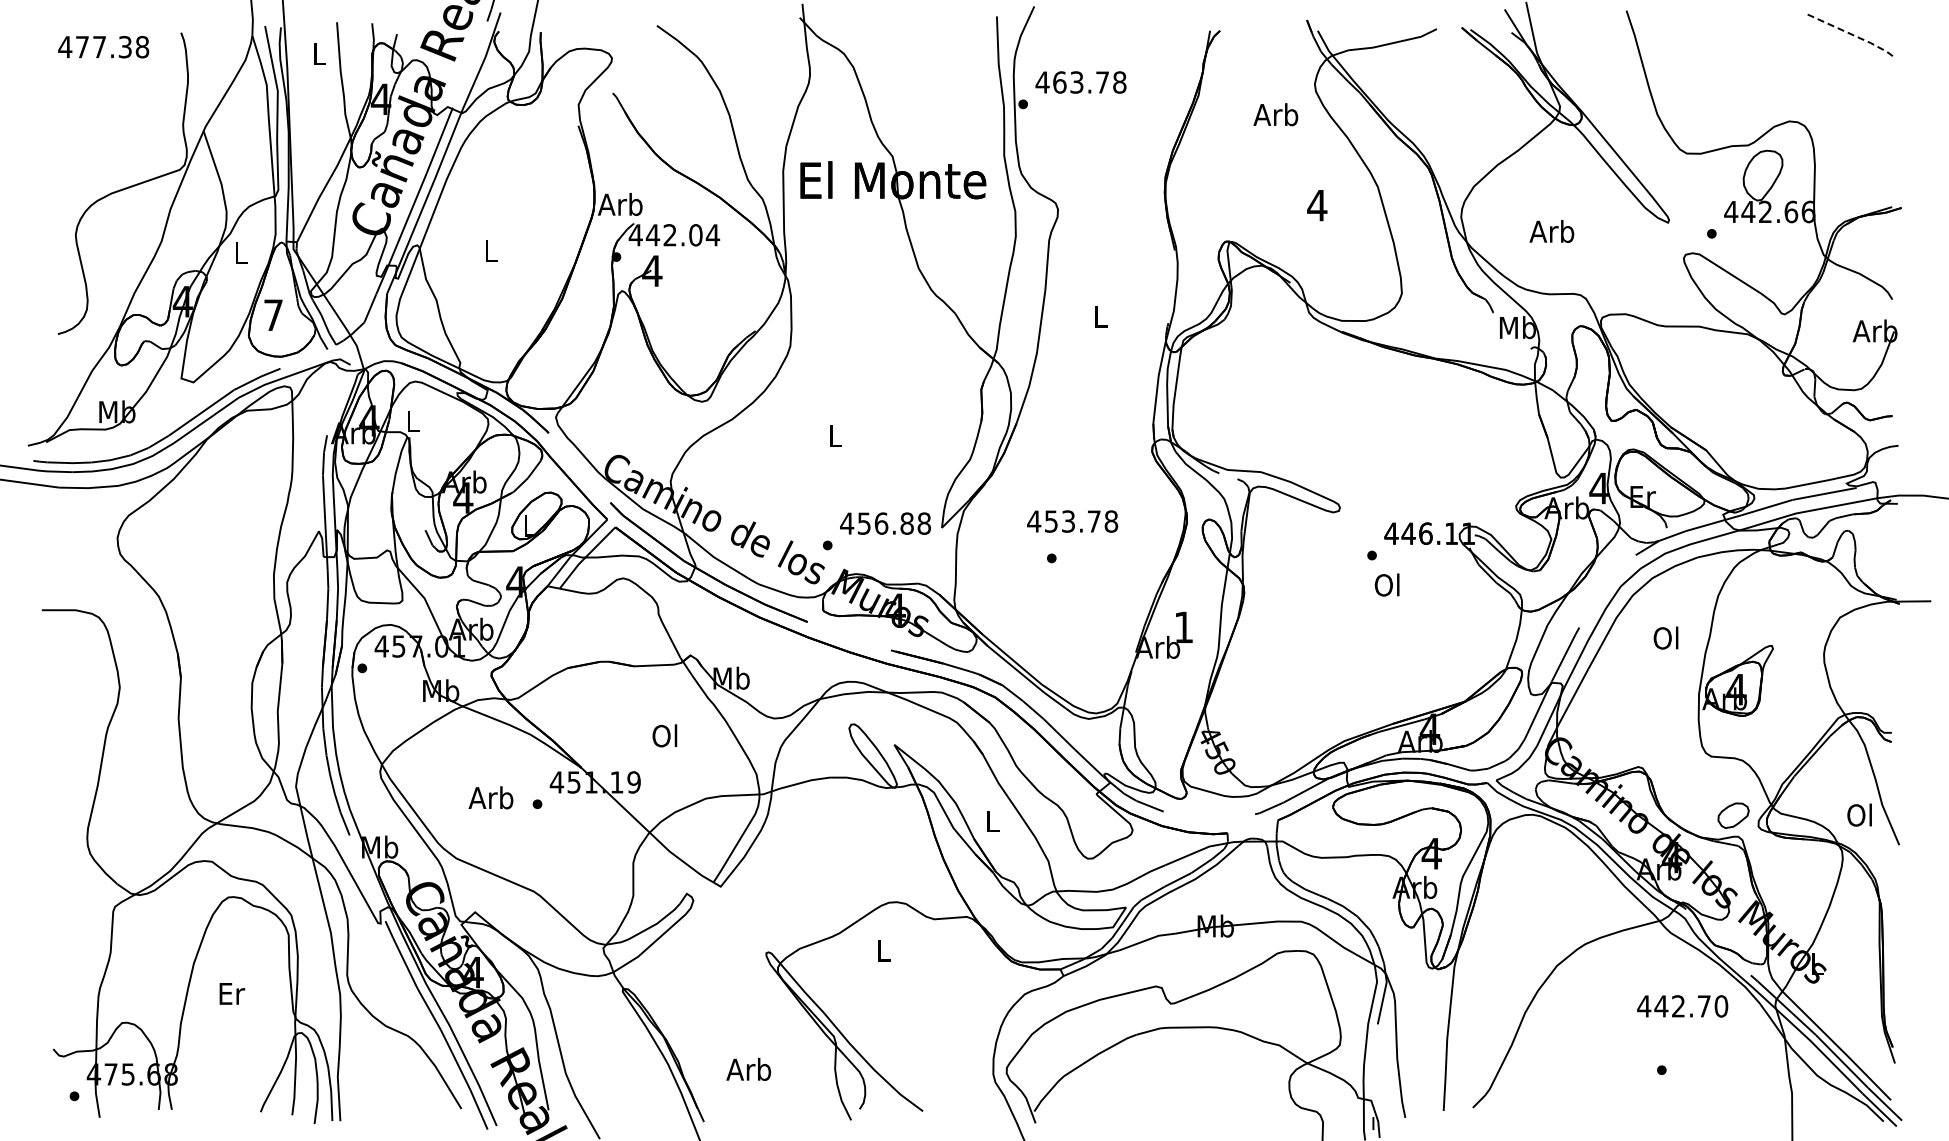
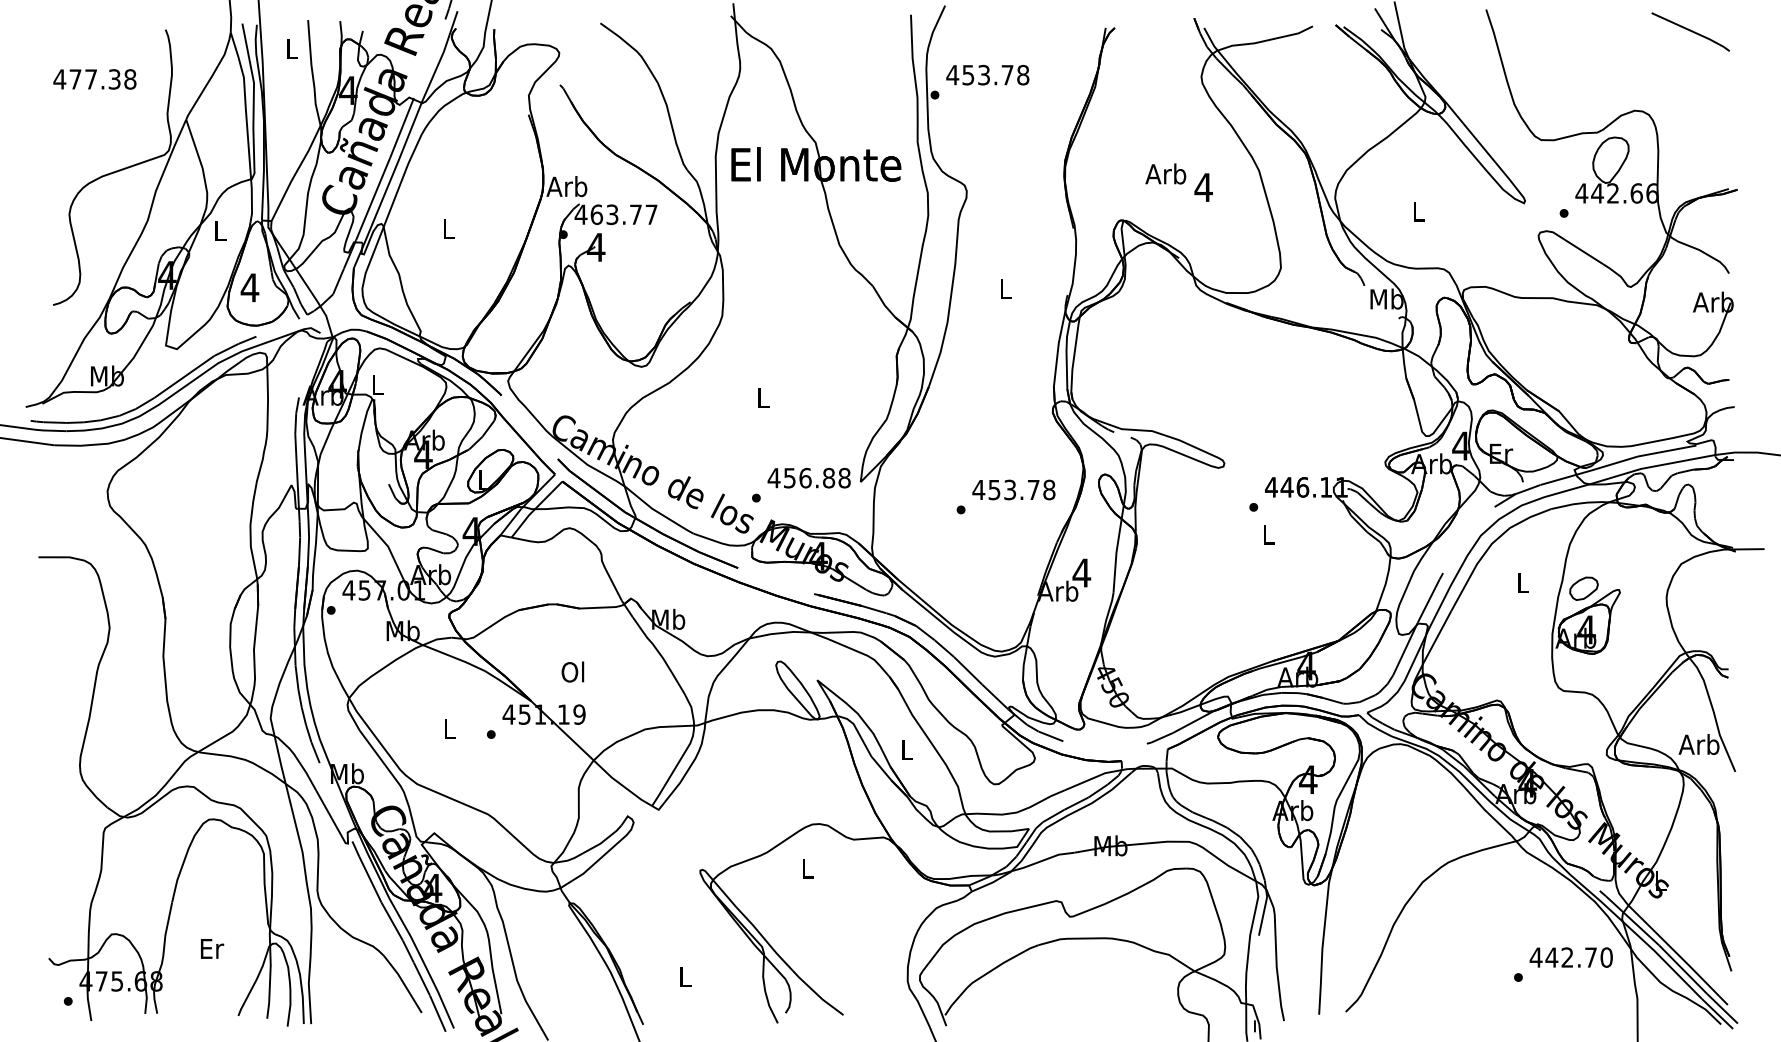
line: (1852, 34) -> (1692, 31), dashed -> solid
text: (103, 46) -> (94, 78), moved
text: (1059, 82) -> (968, 75), 463.78 -> 453.78
text: (1275, 114) -> (1165, 173), moved
text: (1551, 231) -> (1417, 211), Arb -> L
text: (682, 235) -> (623, 214), 442.04 -> 463.77
text: (273, 314) -> (250, 287), 7 -> 4
text: (1072, 521) -> (1013, 489), moved
text: (1386, 584) -> (1266, 533), Ol -> L
text: (1183, 626) -> (1081, 572), 1 -> 4
text: (1665, 637) -> (1521, 582), Ol -> L
text: (664, 735) -> (572, 671), moved
text: (490, 797) -> (448, 728), Arb -> L
text: (1859, 814) -> (1699, 743), Ol -> Arb
part: (1733, 815) -> (1583, 588), moved
text: (232, 993) -> (212, 948), moved
text: (1682, 1006) -> (1571, 957), moved
text: (748, 1069) -> (684, 976), Arb -> L

